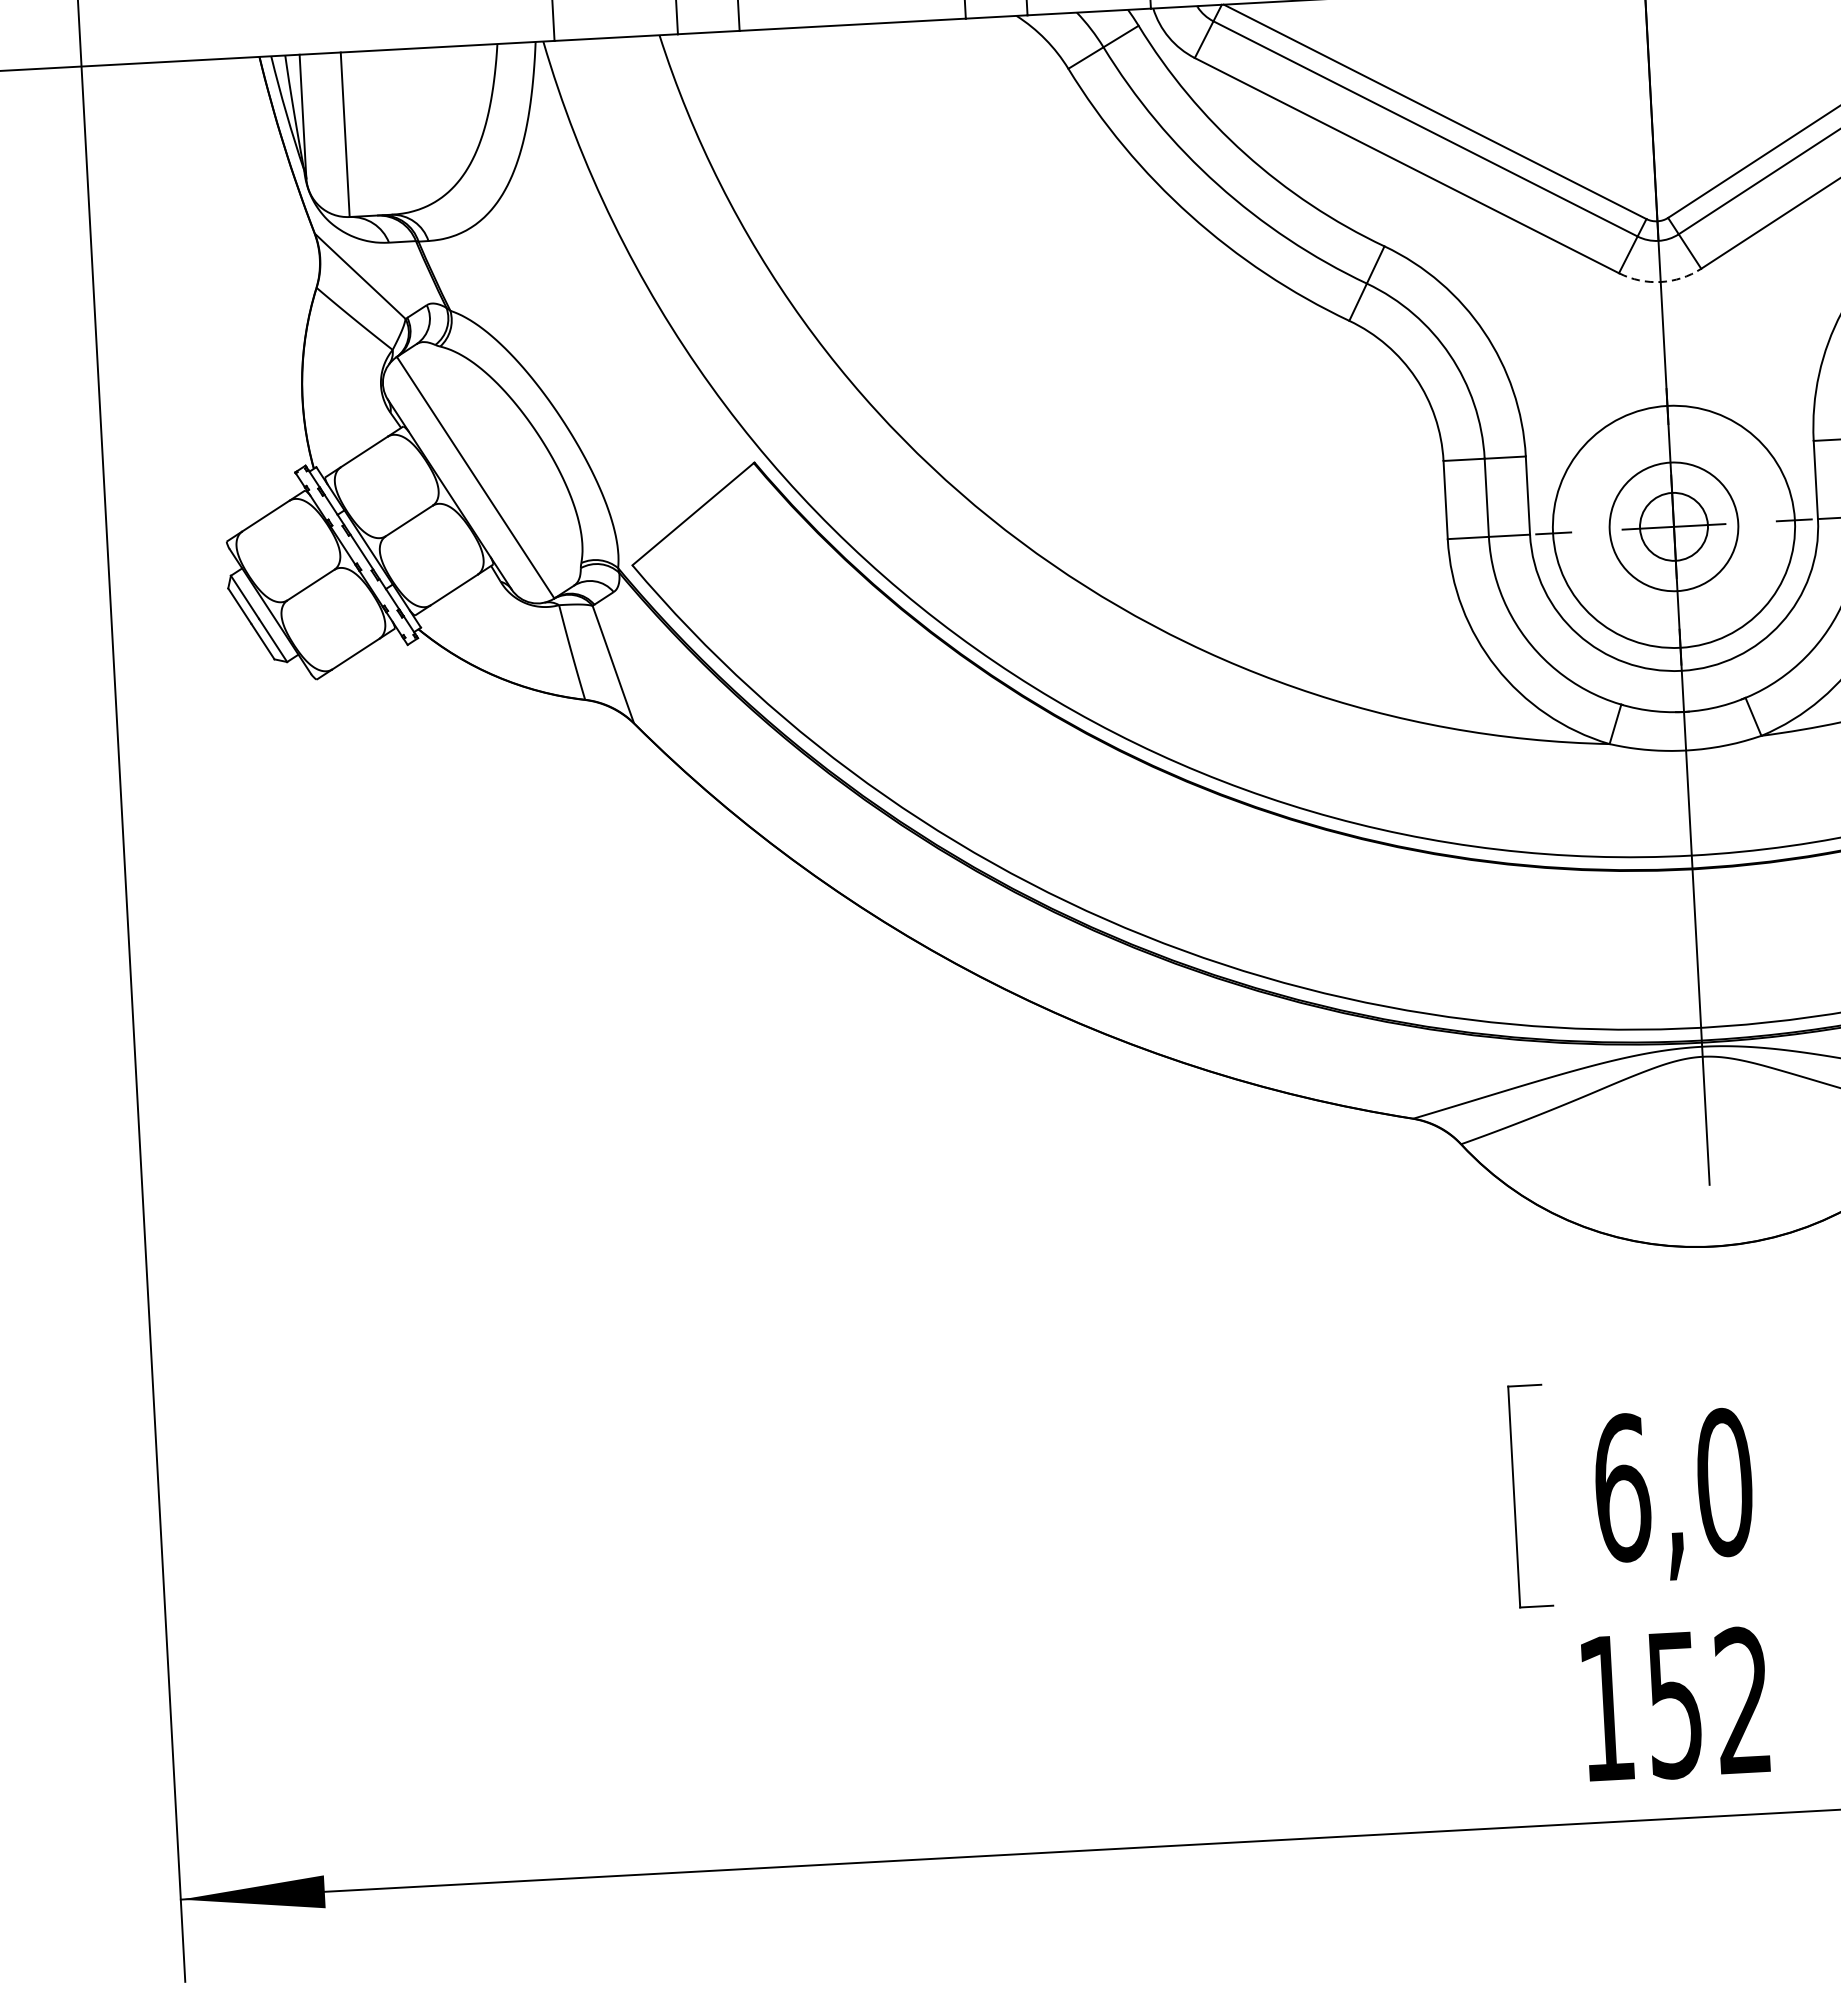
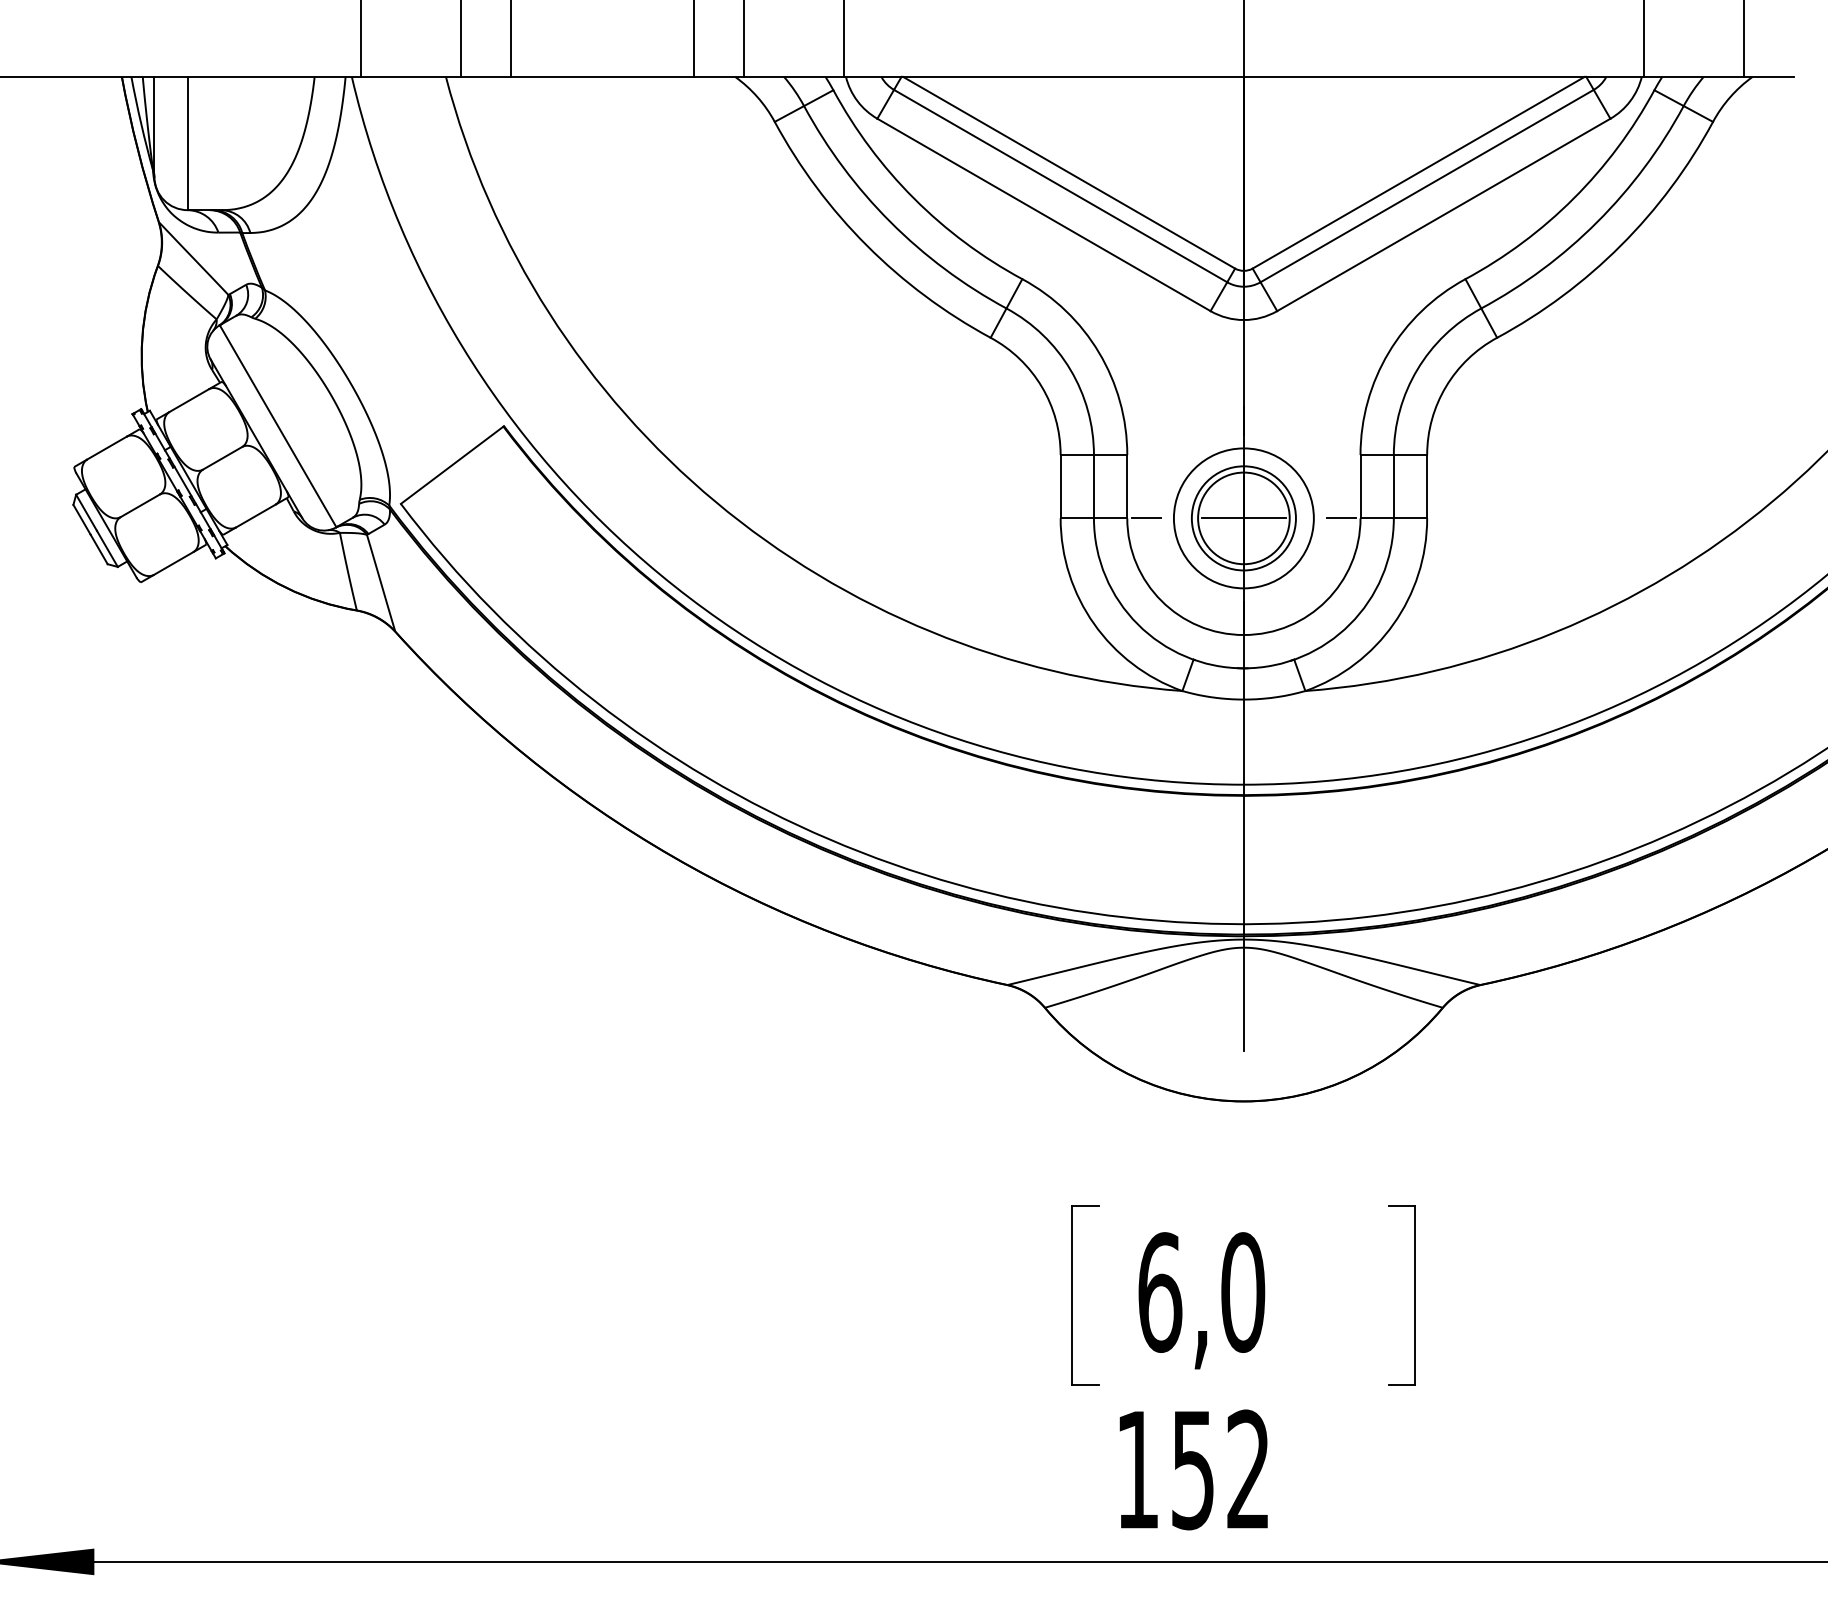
arc: (1660, 282) -> (1243, 320), dashed -> solid
circle: (1673, 527) -> (1243, 518), size x0.71
circle: (1673, 527) -> (1243, 518), size x1.67

